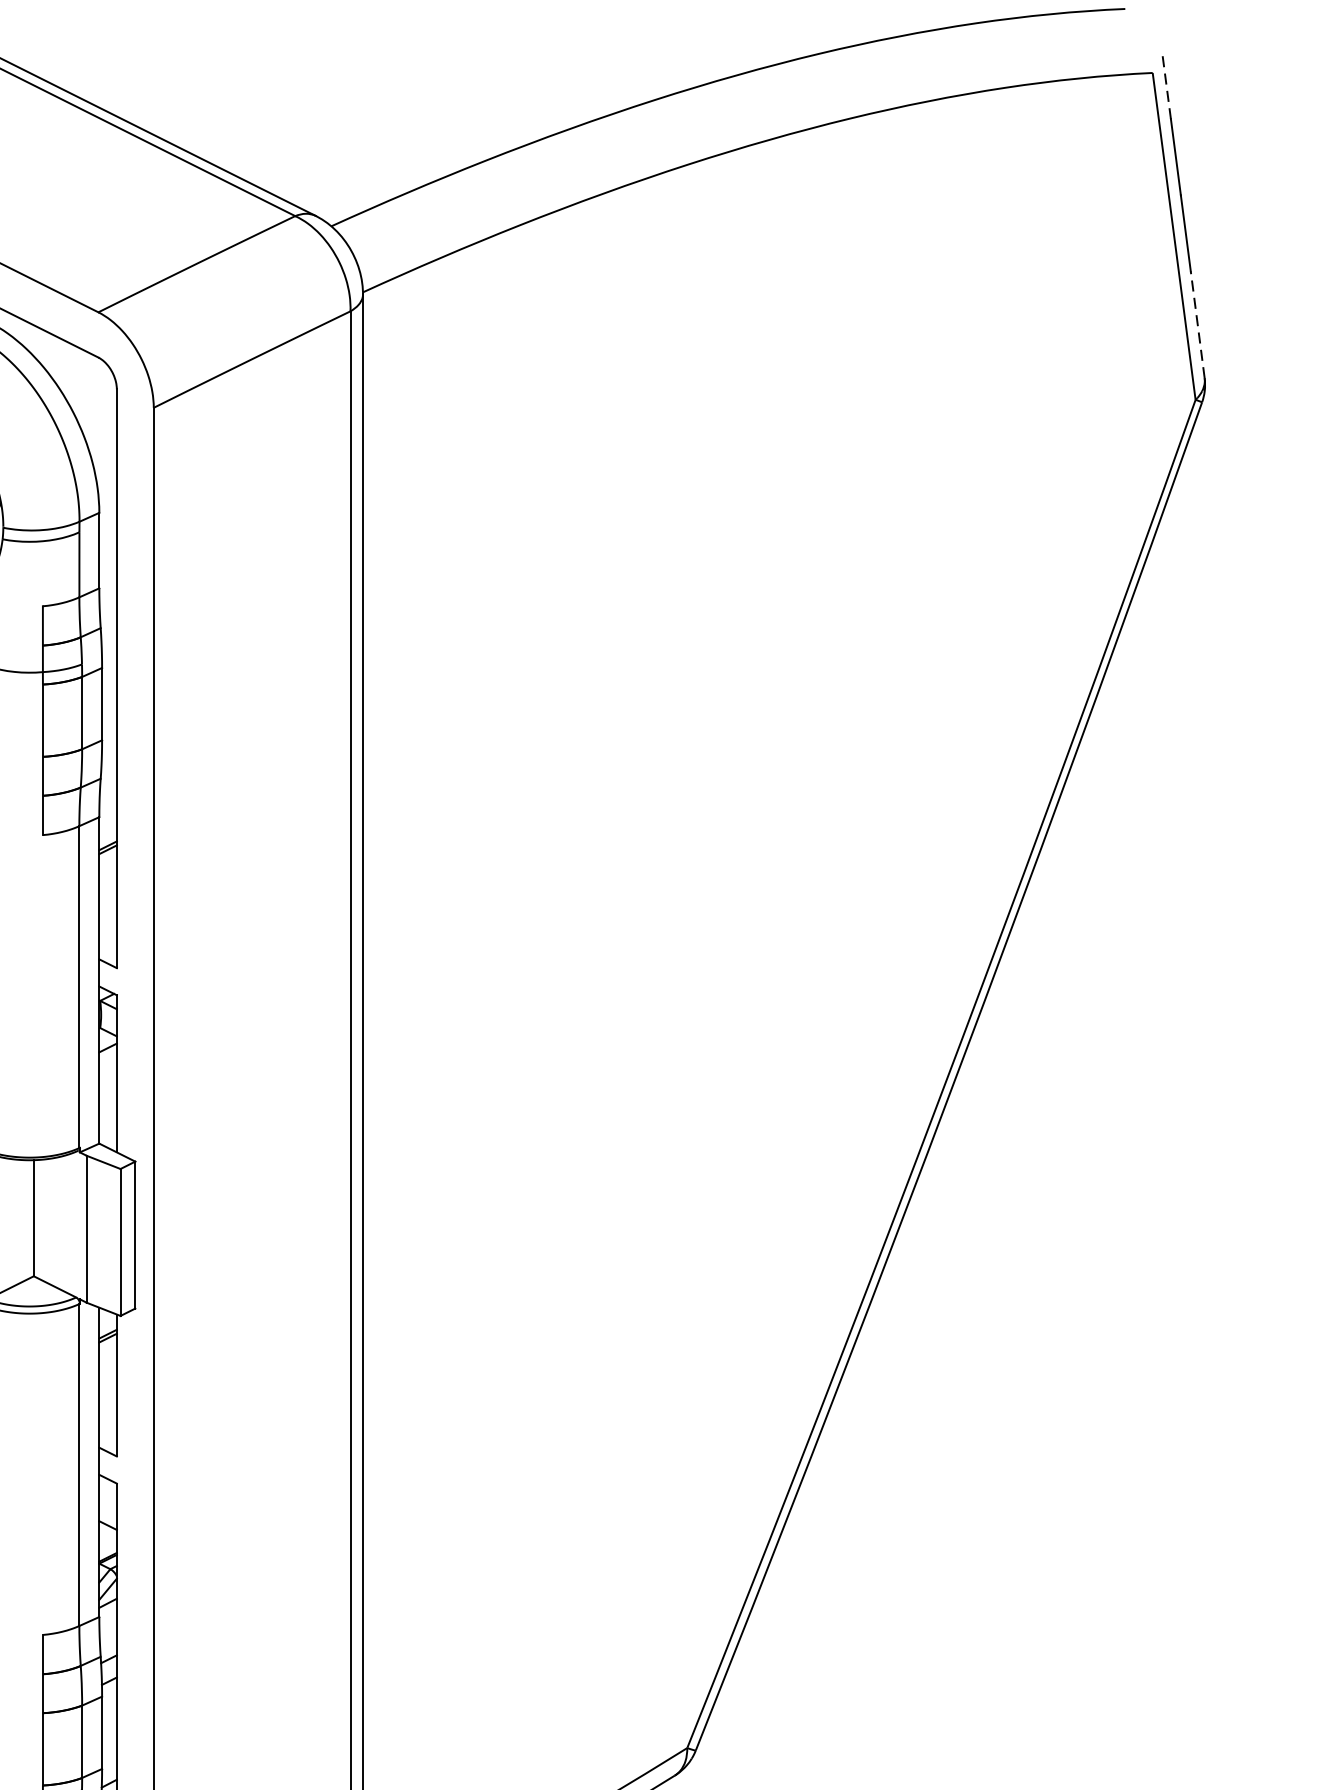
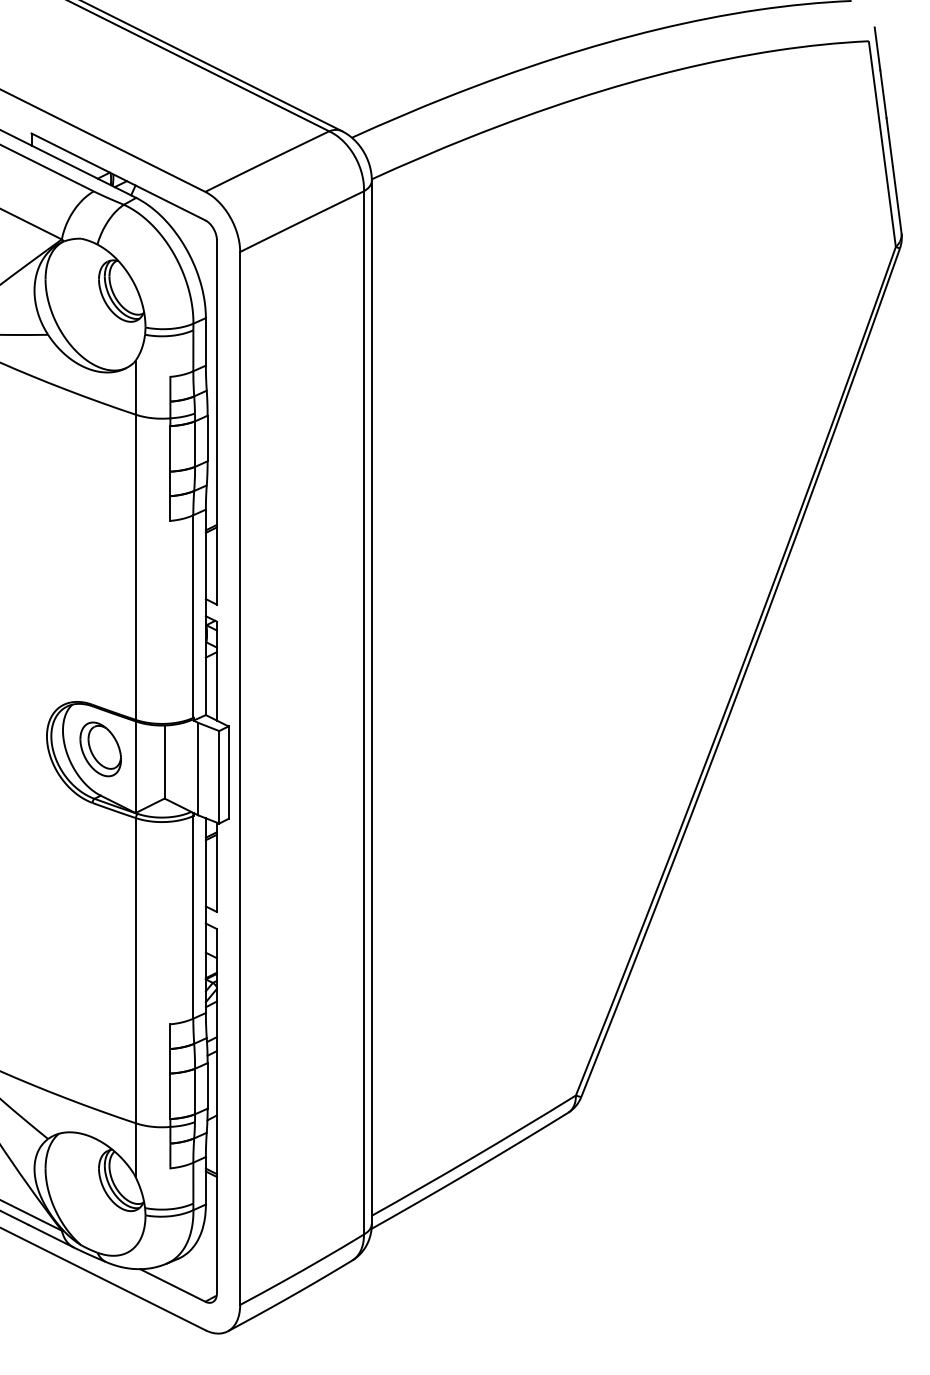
line: (1166, 84) -> (877, 48), dashed -> solid
line: (1198, 325) -> (897, 200), dashed -> solid

